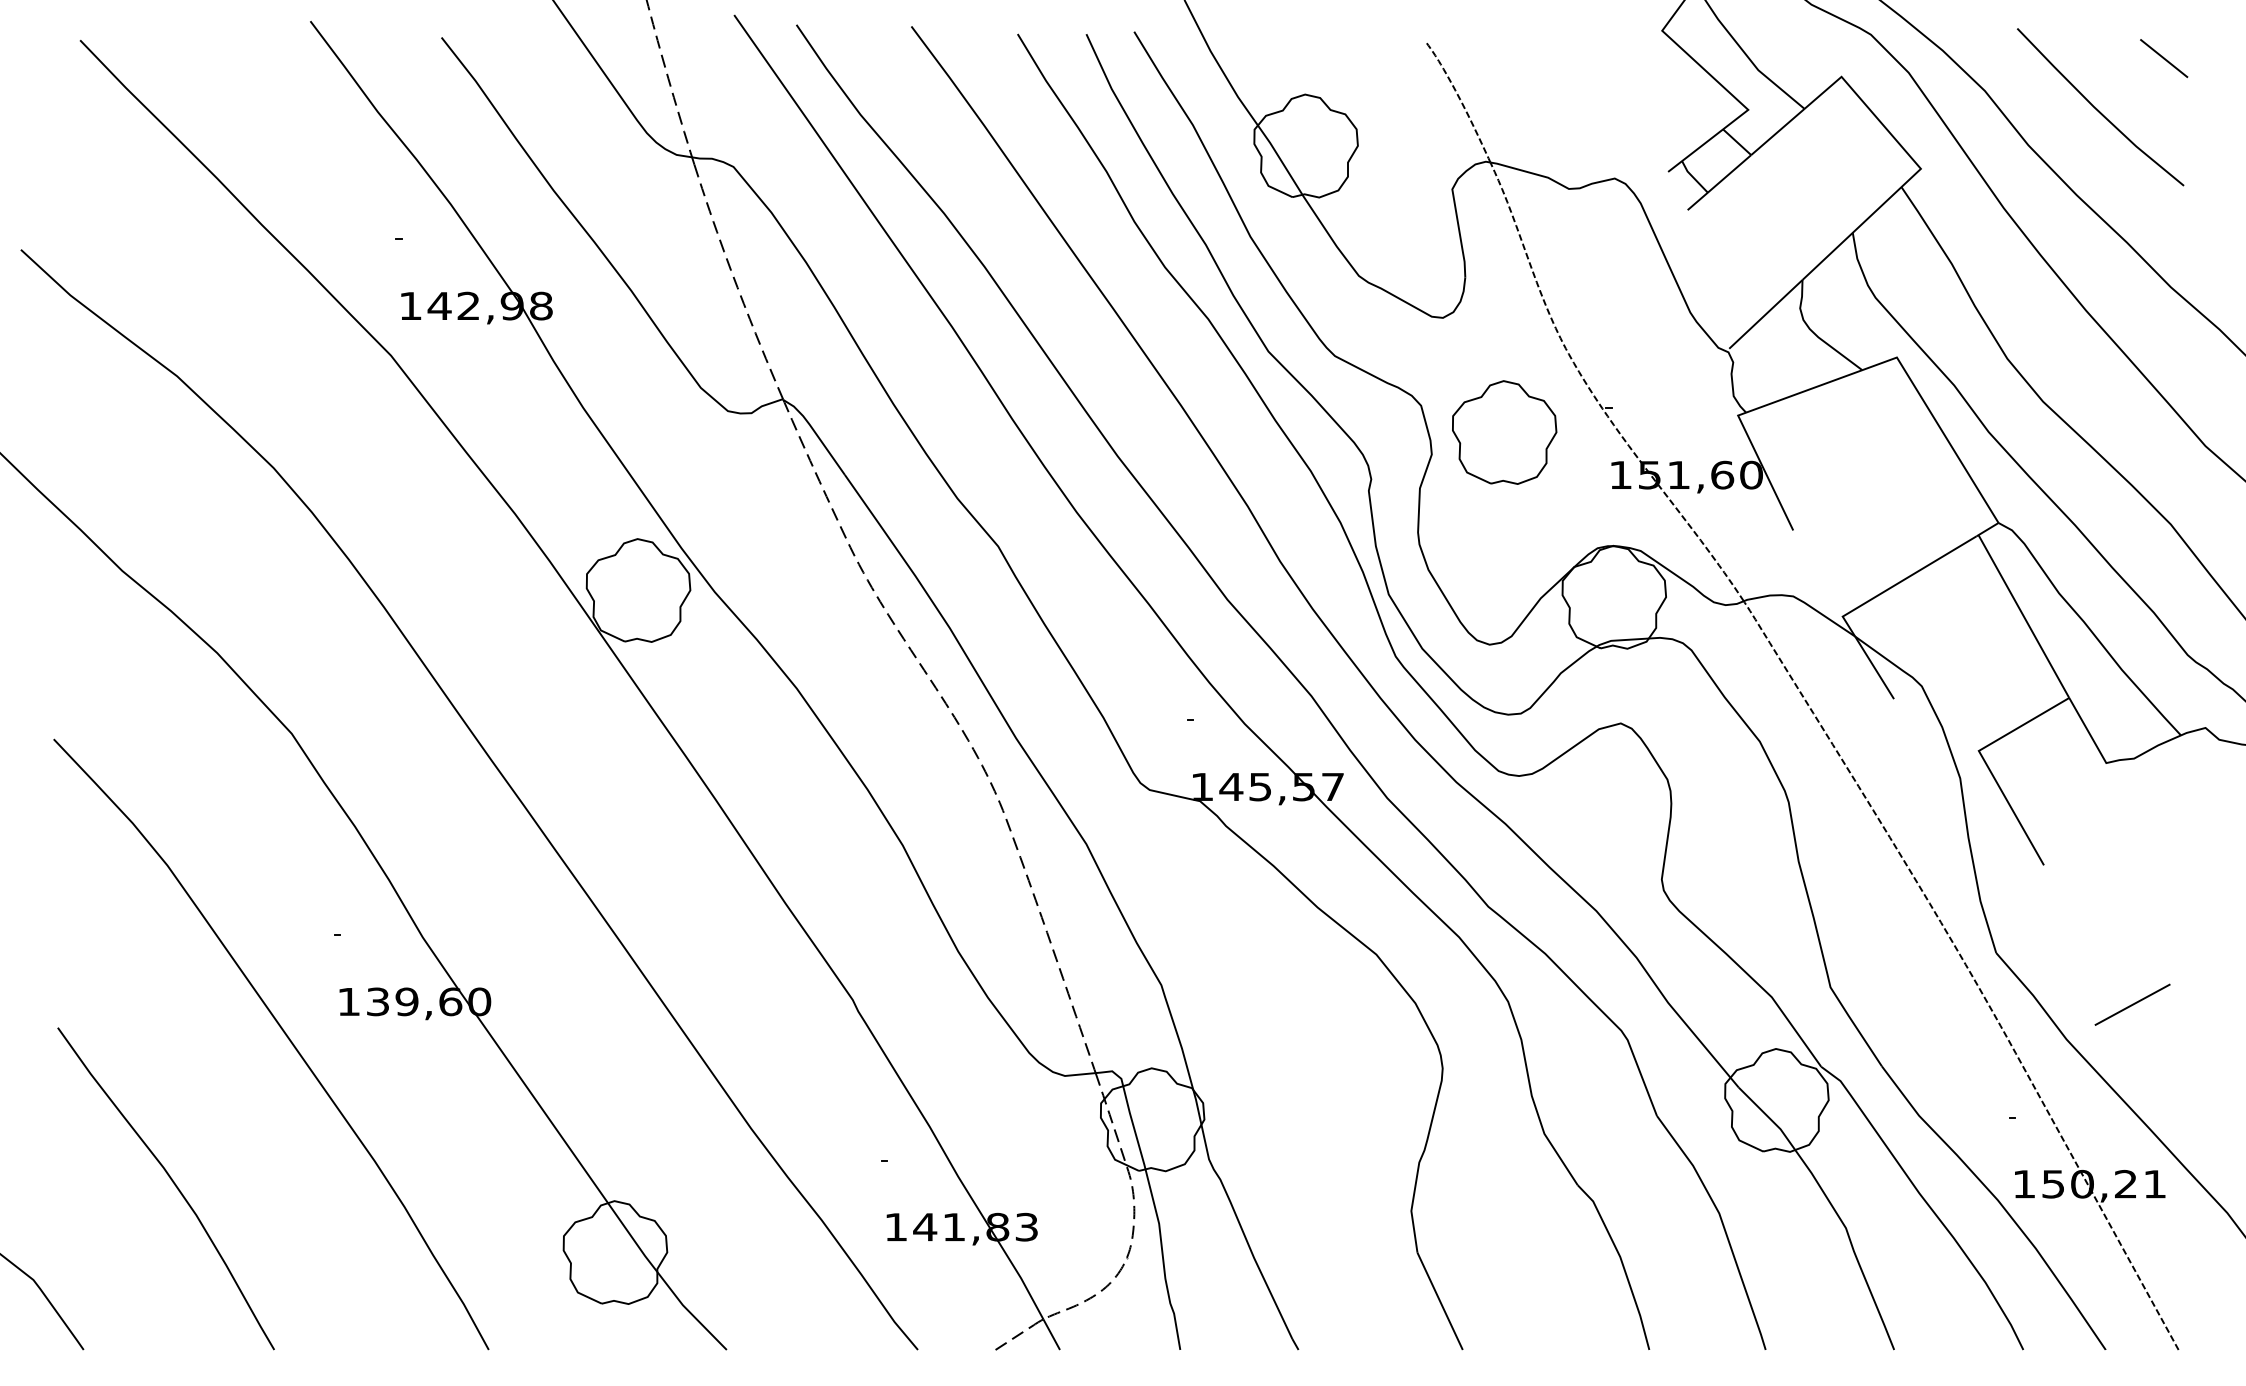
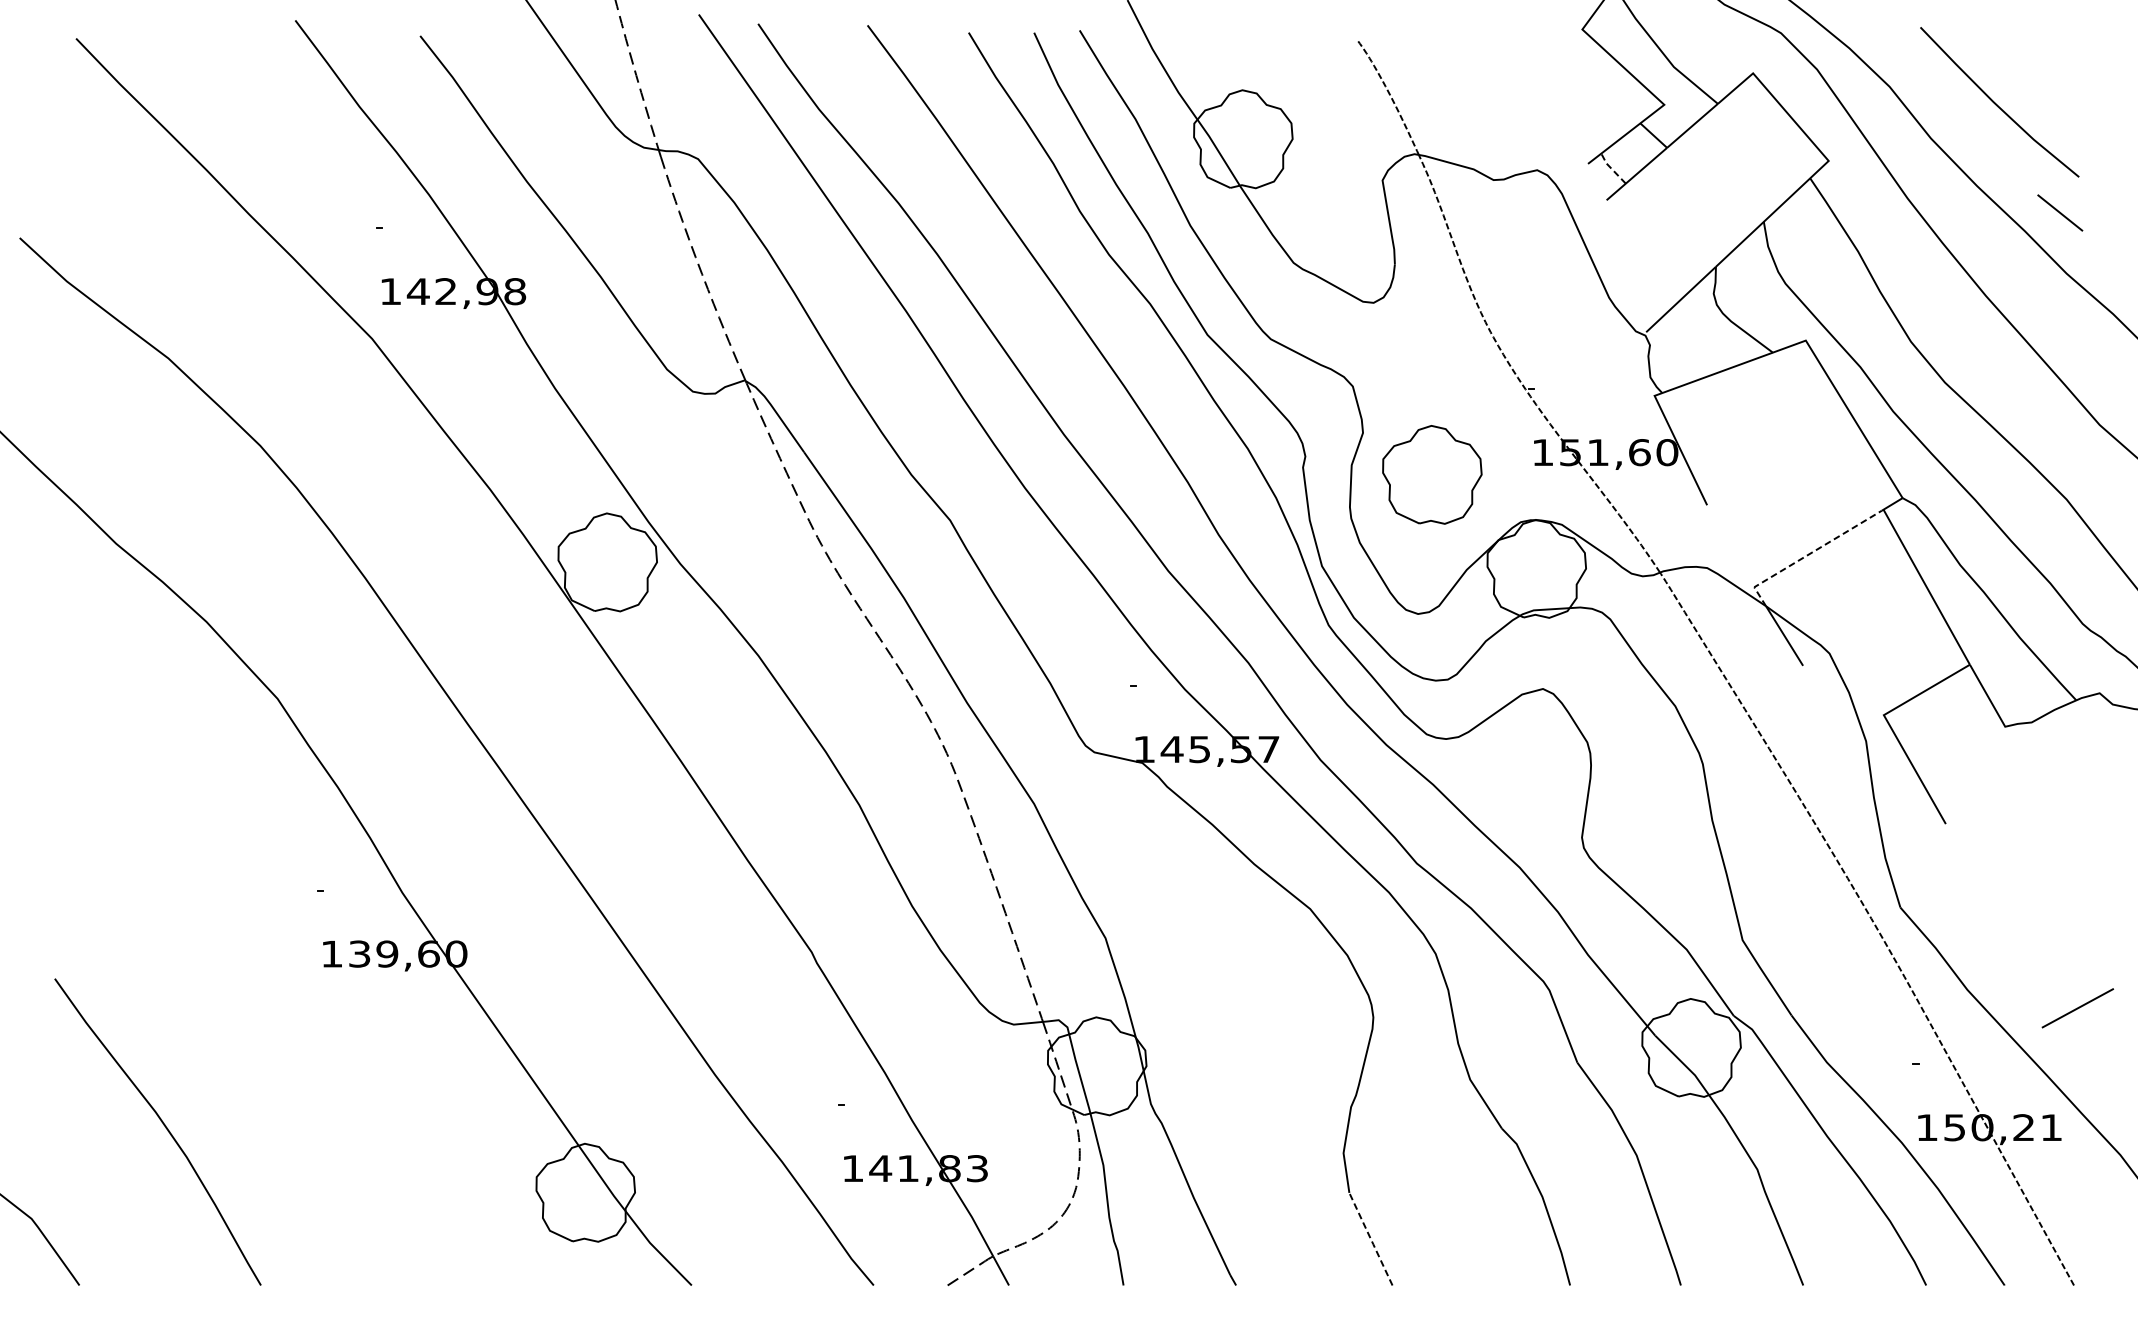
line: (2164, 58) -> (2060, 212), moved
line: (1692, 177) -> (1611, 169), solid -> dashed
part: (1504, 432) -> (1432, 474), moved
line: (1899, 582) -> (1808, 554), solid -> dashed
line: (2132, 1004) -> (2077, 1007), moved
curve: (284, 1034) -> (270, 985), removed
line: (1440, 1301) -> (1371, 1239), solid -> dashed

